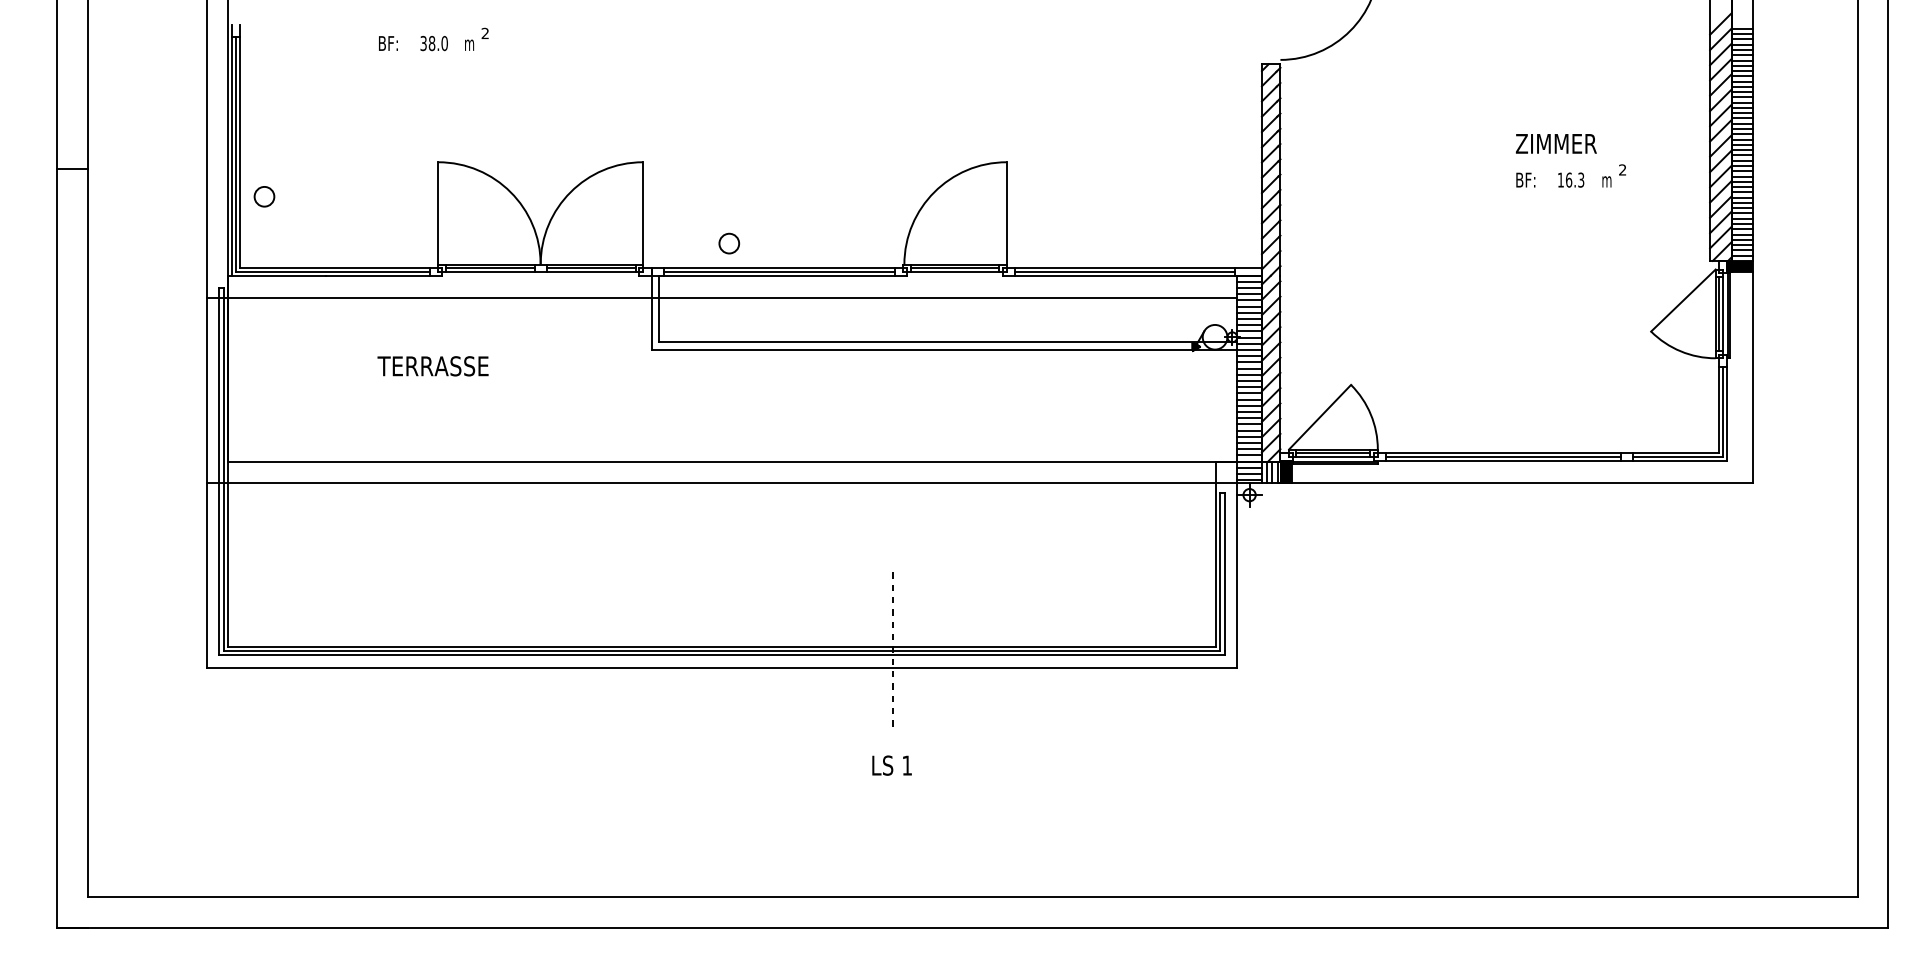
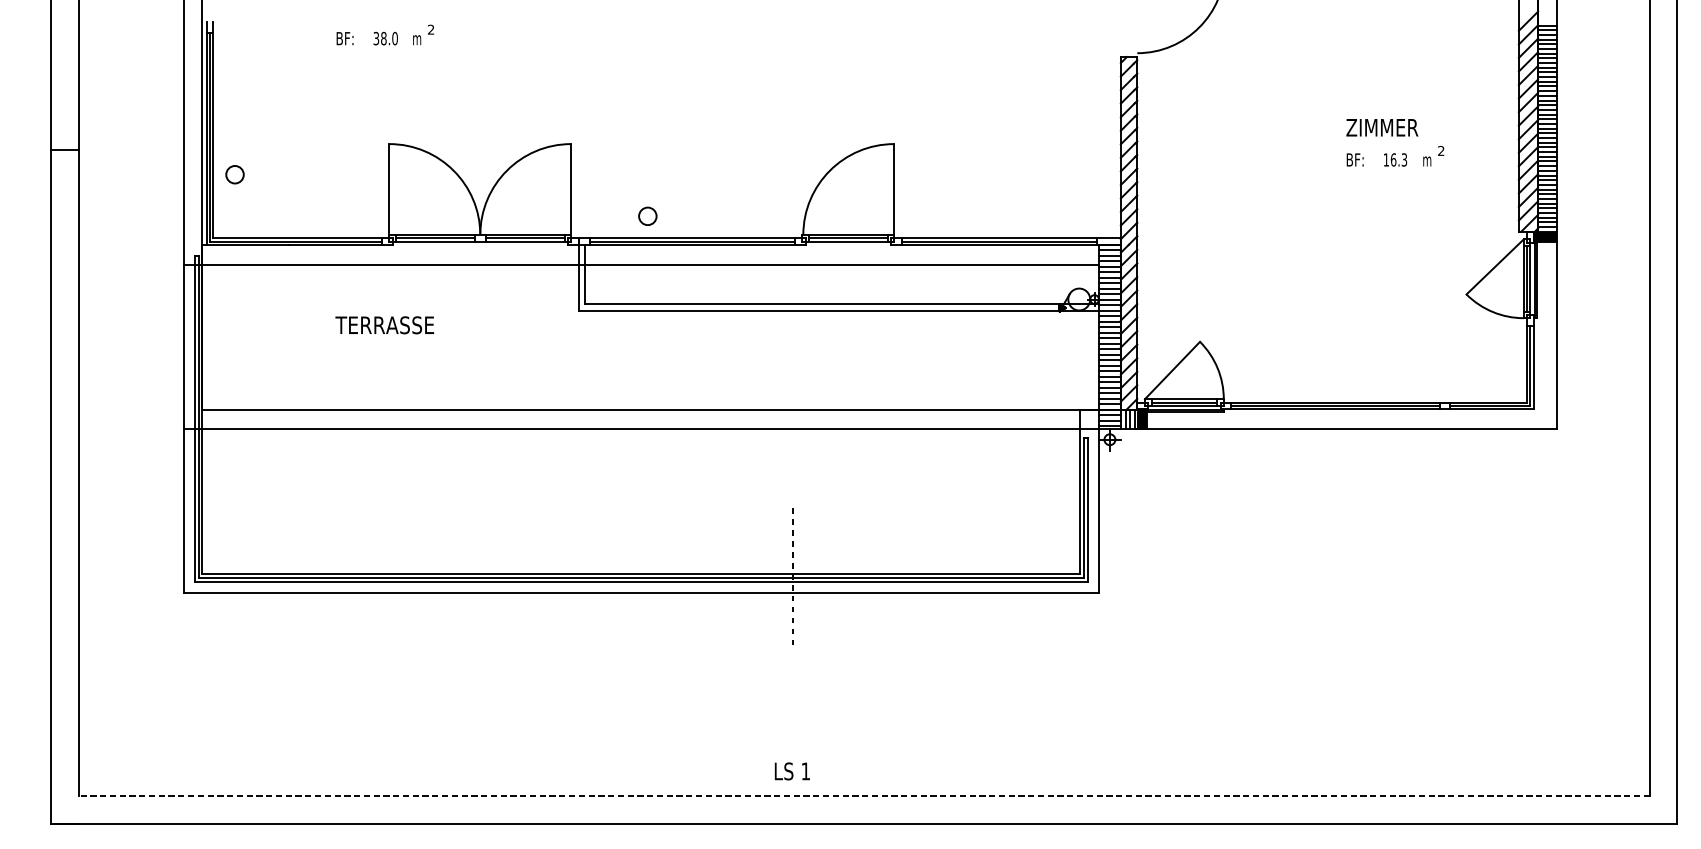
text: (891, 765) -> (791, 771), moved
line: (972, 896) -> (863, 796), solid -> dashed

